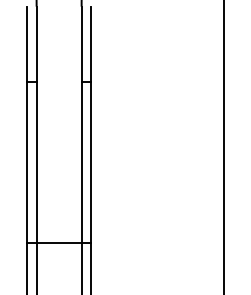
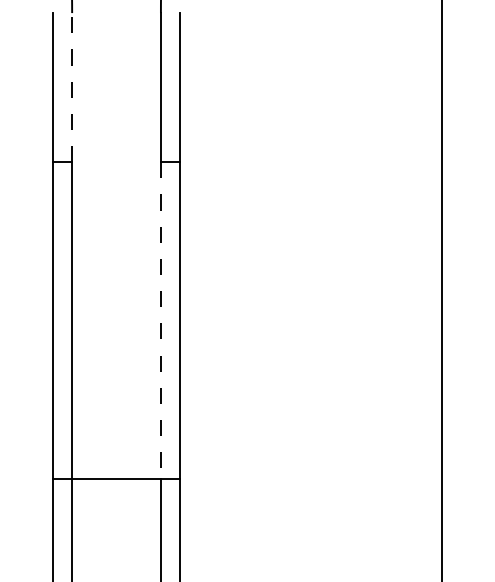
line: (36, 44) -> (71, 87), solid -> dashed
line: (81, 163) -> (160, 322), solid -> dashed

